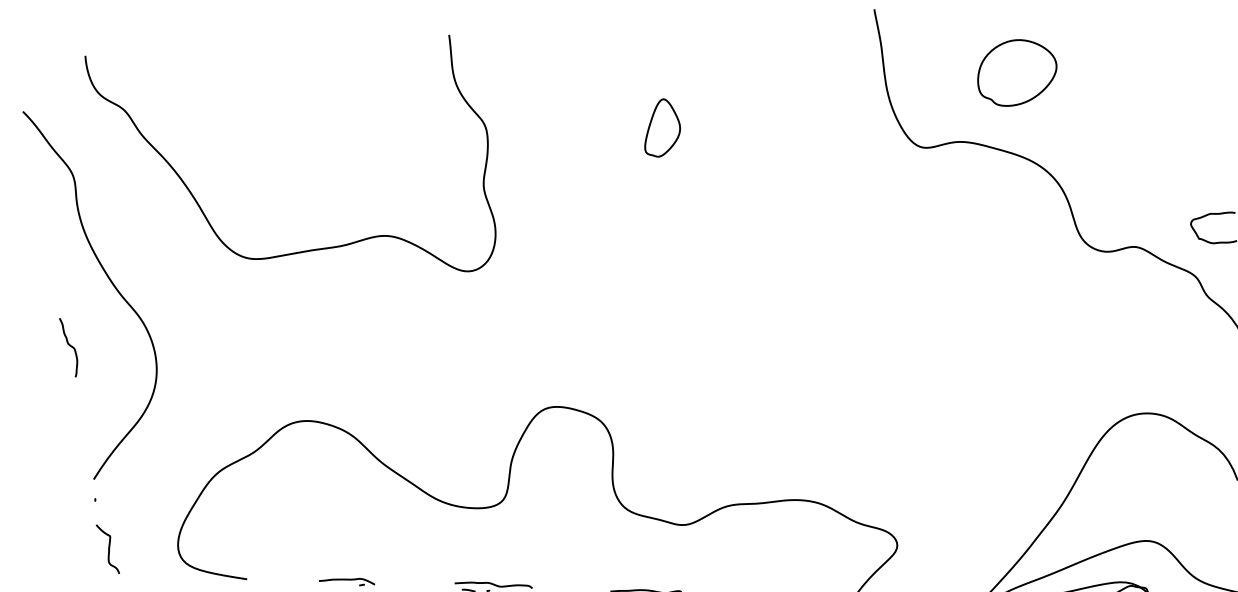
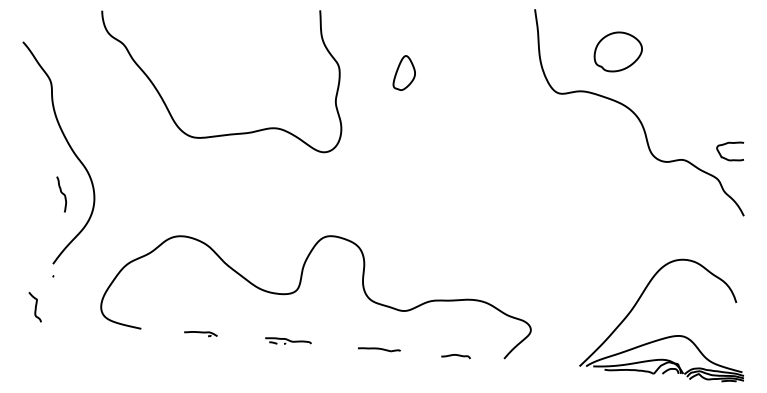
curve: (307, 248) -> (228, 133), moved
curve: (68, 345) -> (61, 193), moved
curve: (108, 549) -> (35, 307), moved

